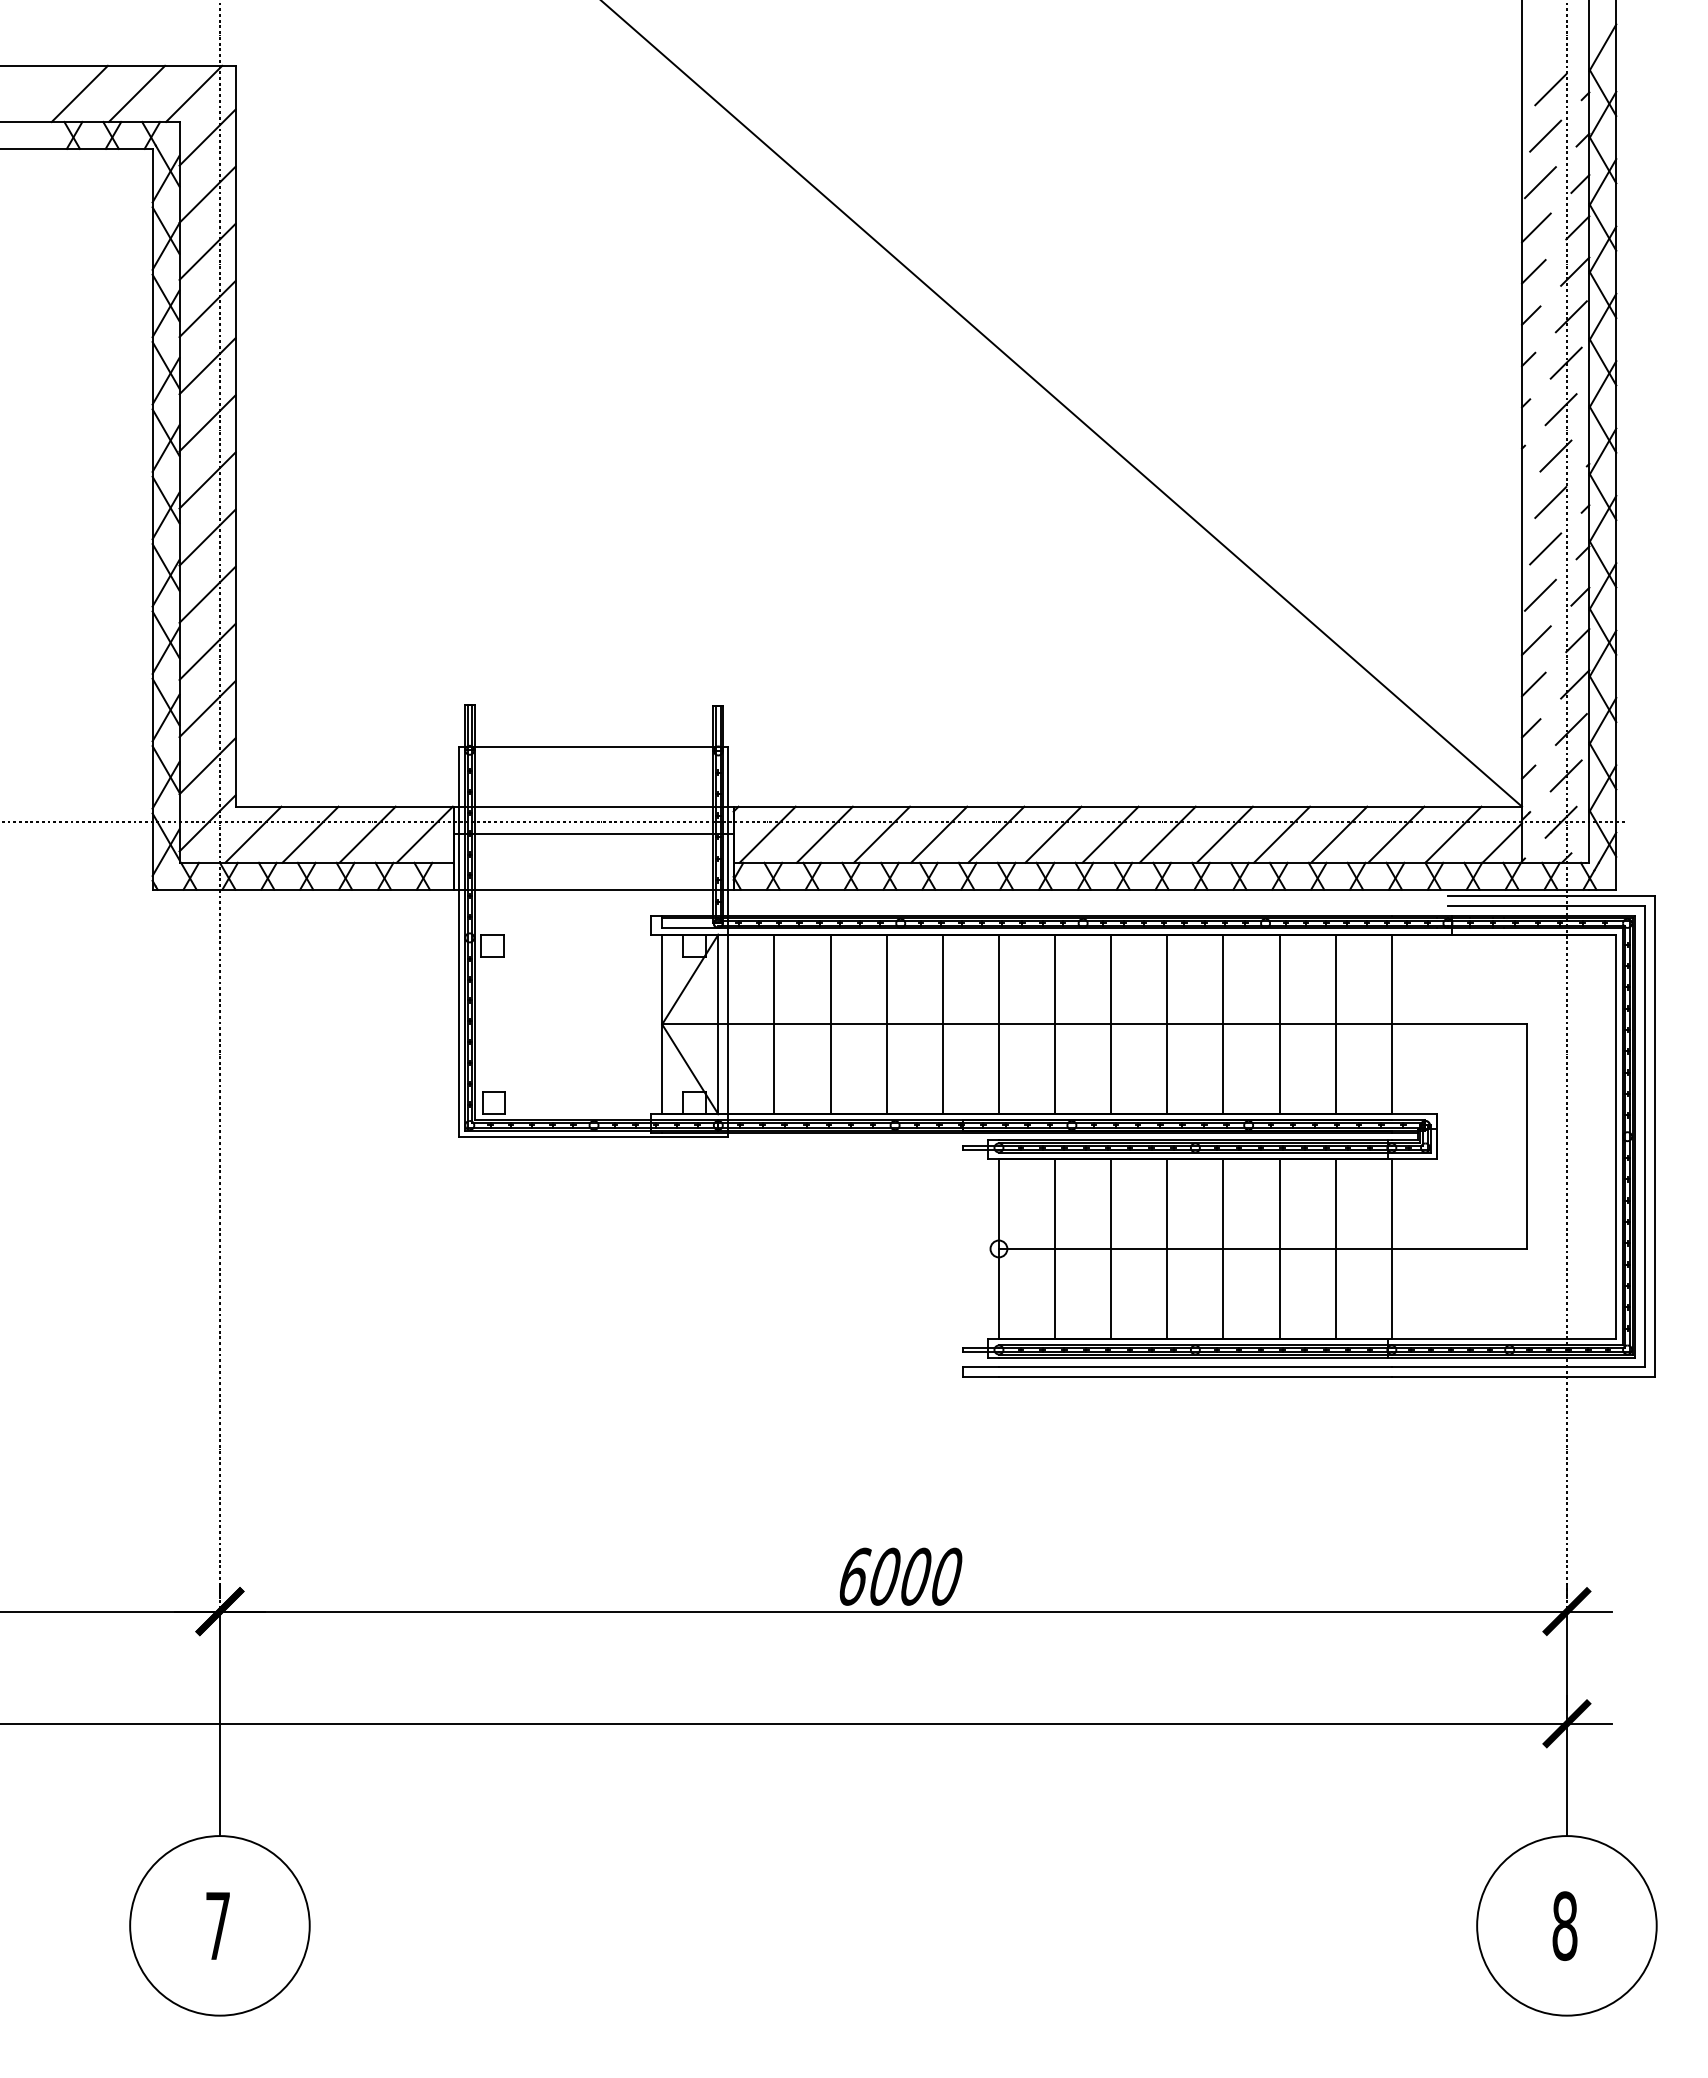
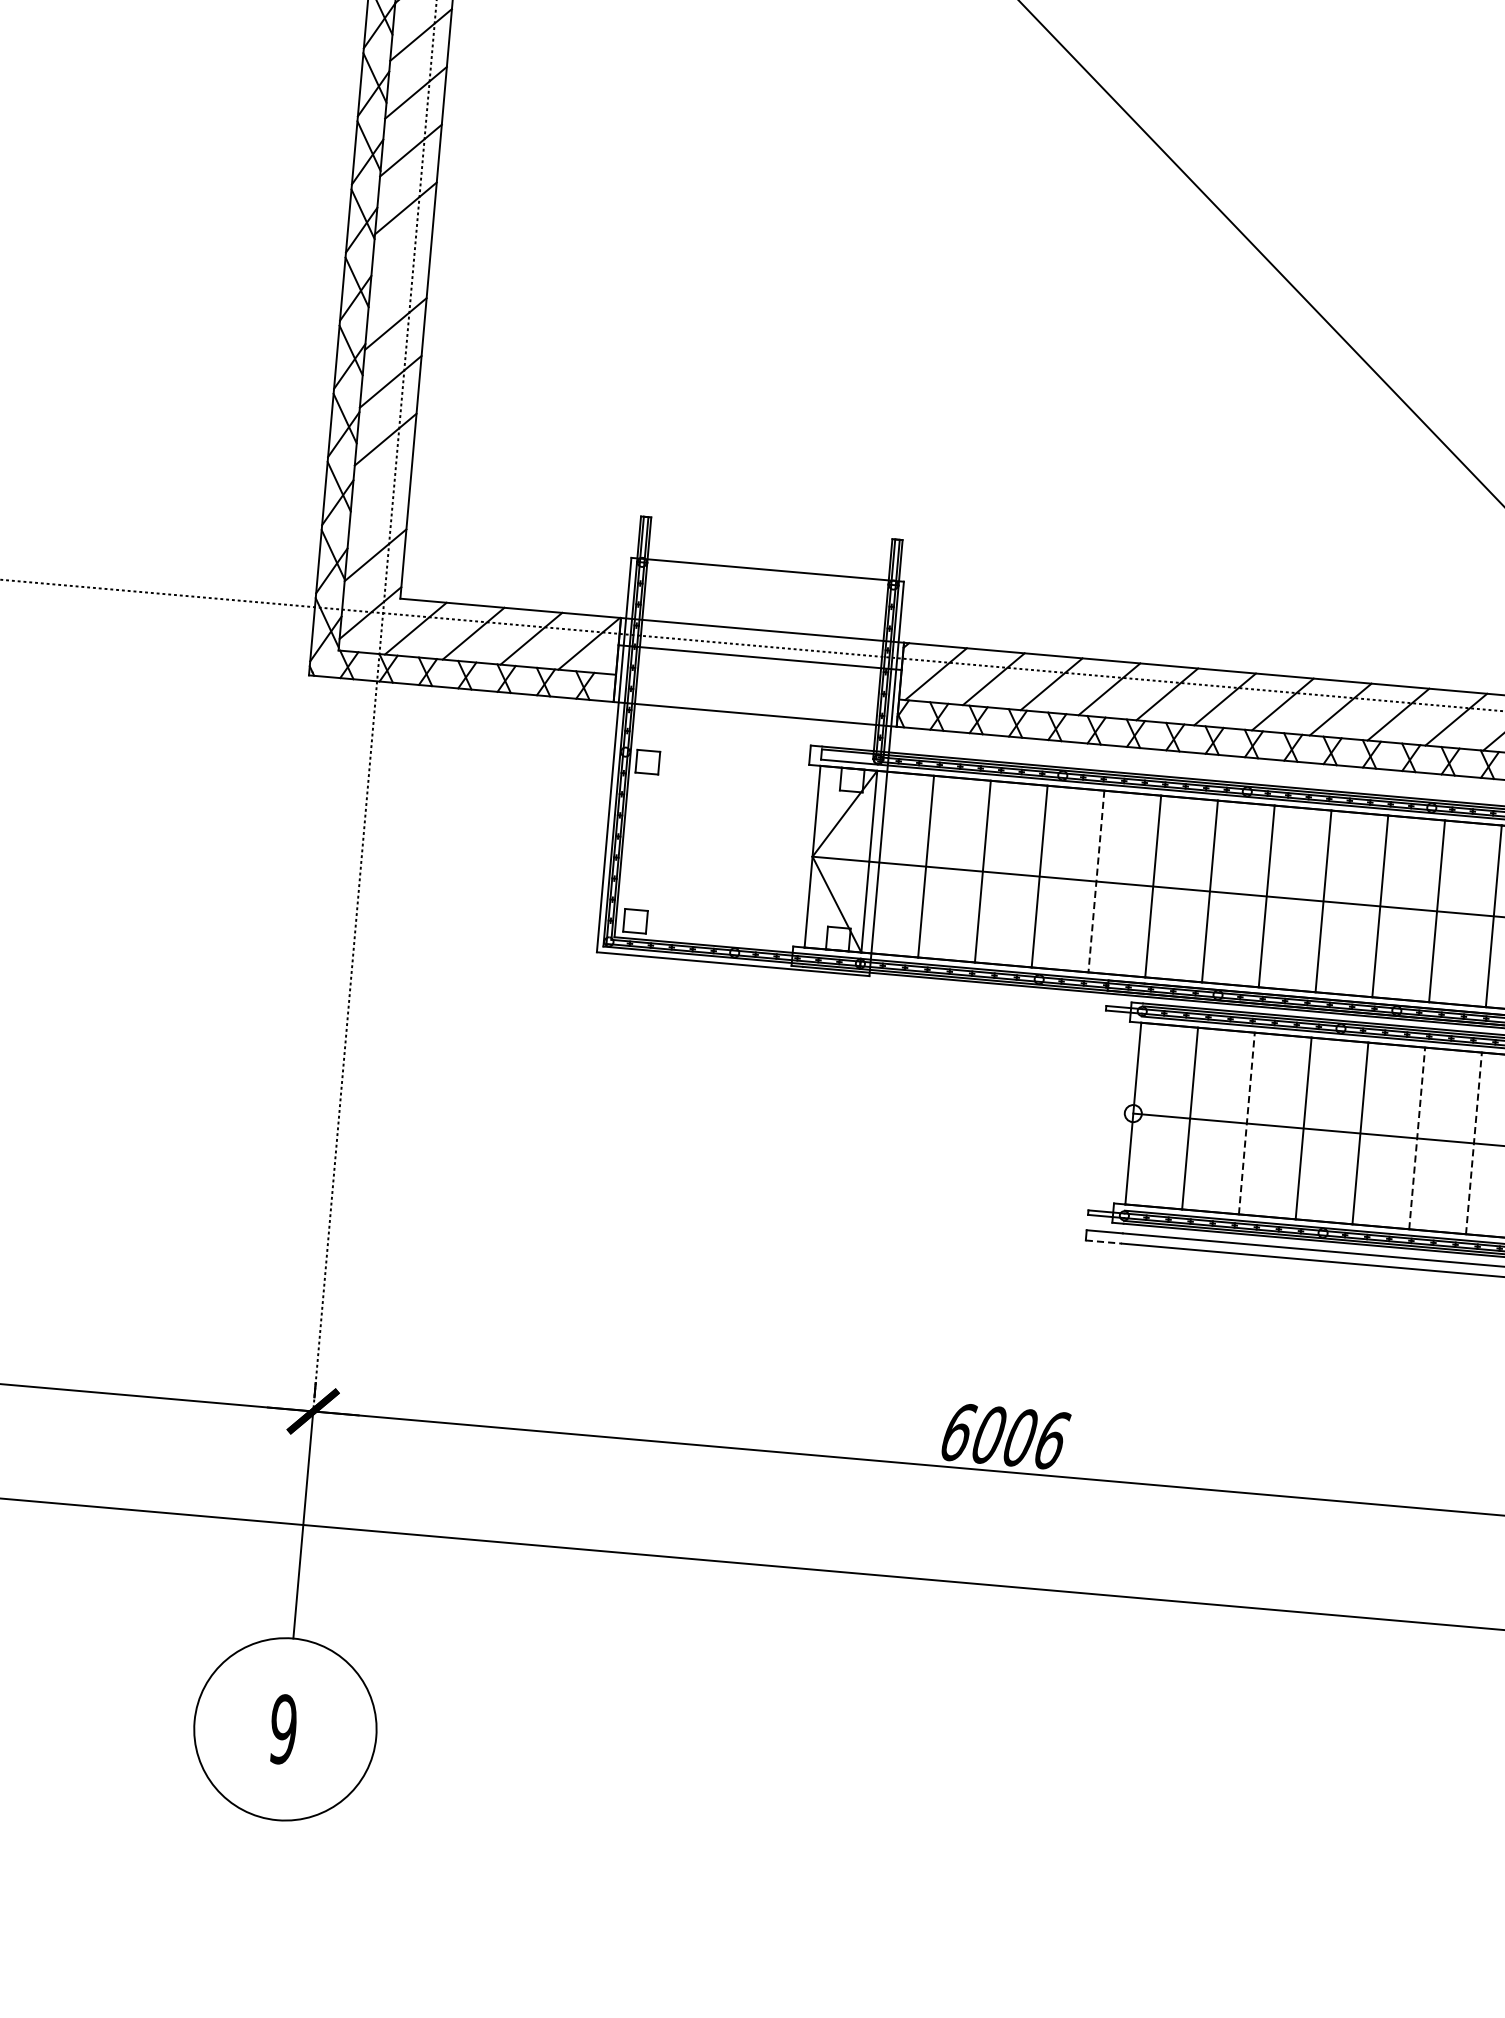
line: (207, 480) -> (400, 266), removed
line: (207, 709) -> (380, 497), removed
line: (942, 1024) -> (1096, 881), solid -> dashed
line: (1111, 1248) -> (1247, 1123), solid -> dashed
line: (1279, 1248) -> (1417, 1137), solid -> dashed
line: (1335, 1248) -> (1473, 1142), solid -> dashed
line: (981, 1377) -> (1104, 1242), solid -> dashed
text: (948, 1576) -> (1053, 1440), 6000 -> 6006
text: (217, 1925) -> (282, 1728), 7 -> 9

